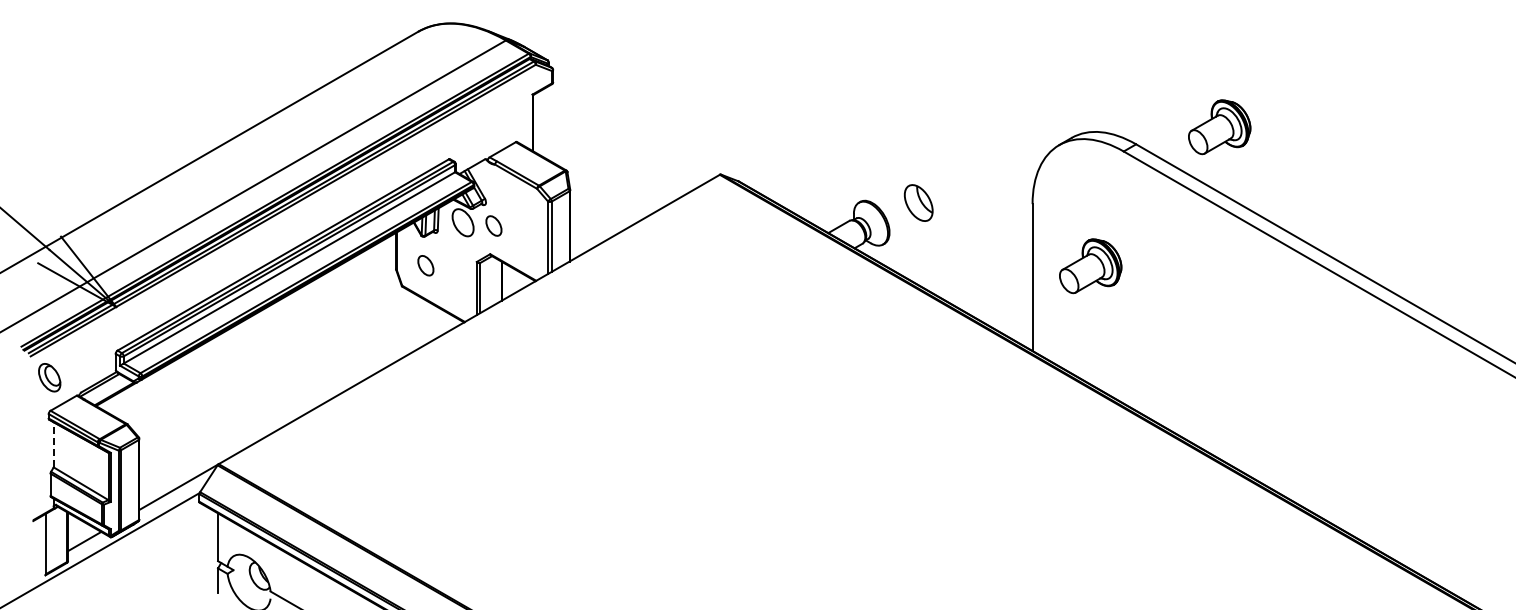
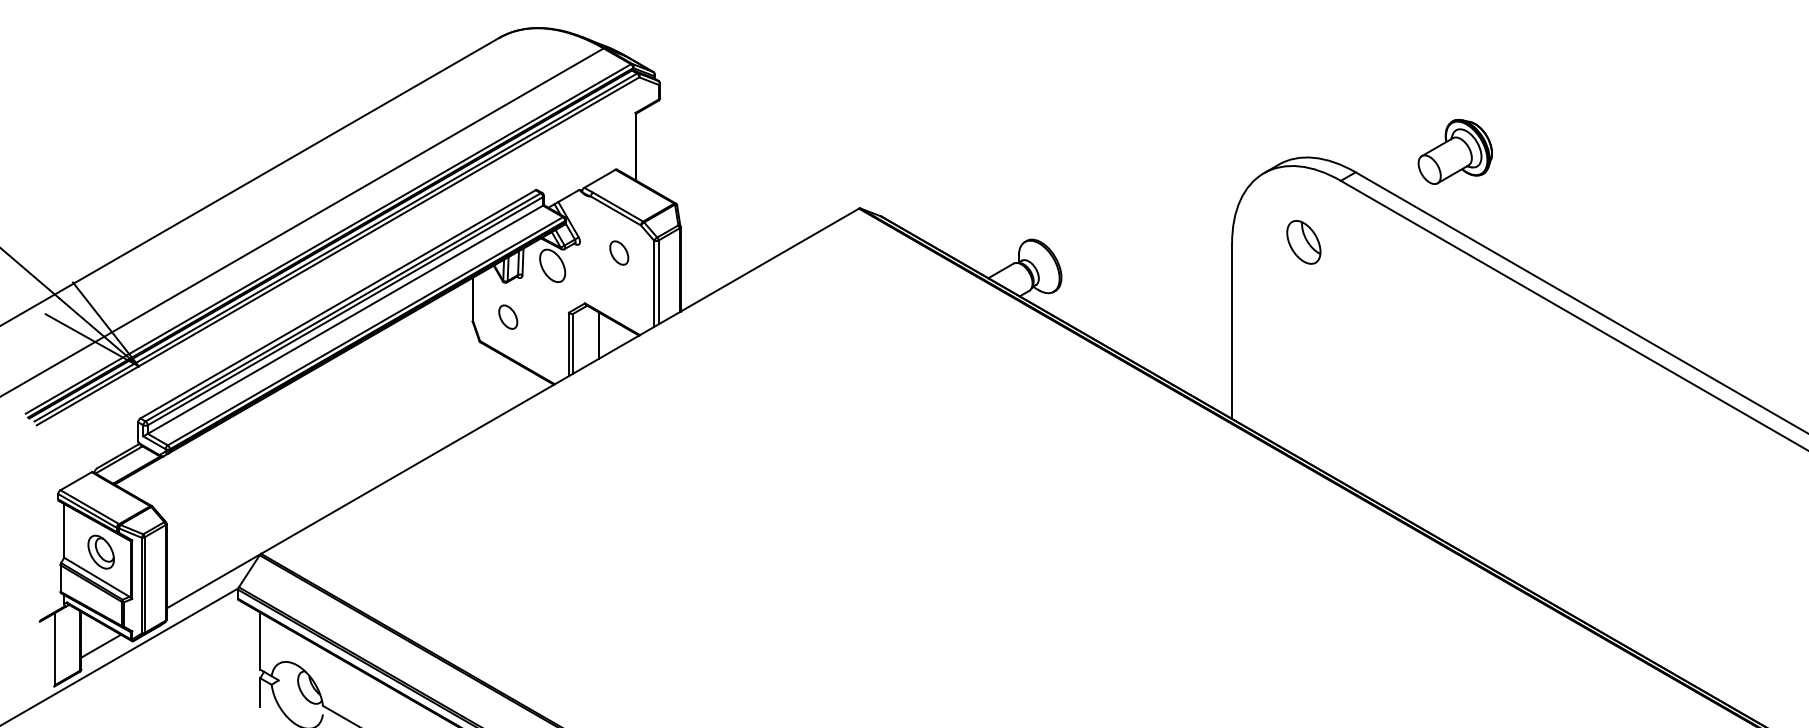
part: (918, 202) -> (1303, 241), moved
part: (493, 225) -> (618, 252), moved
part: (1090, 266) -> (1301, 318), removed
part: (49, 377) -> (100, 551), moved
line: (53, 444) -> (63, 530), dashed -> solid

